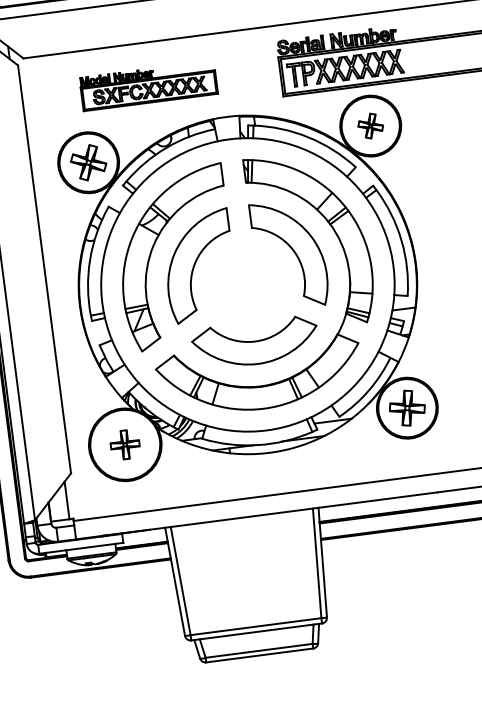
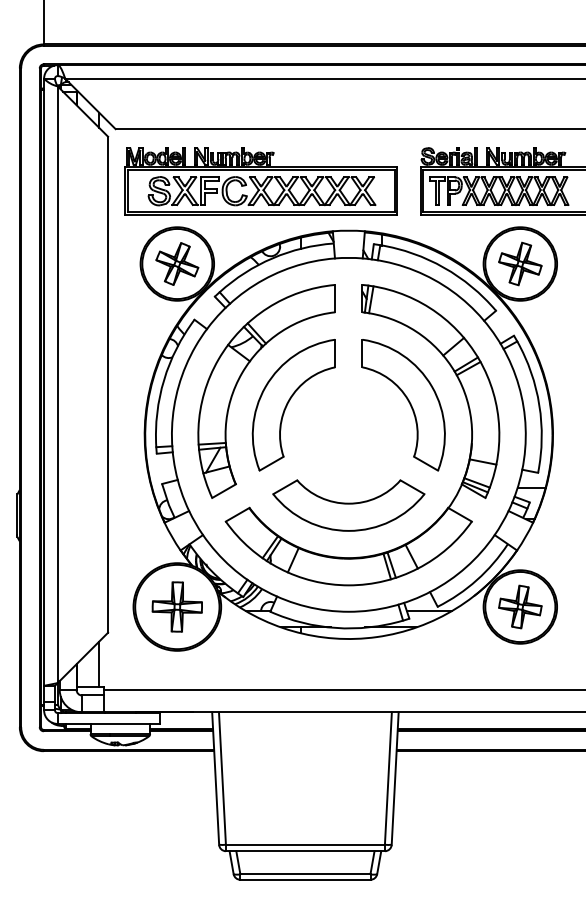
part: (148, 86) -> (260, 181), size x1.67
part: (370, 125) -> (520, 263), size x1.43
part: (124, 444) -> (176, 606), size x1.43

